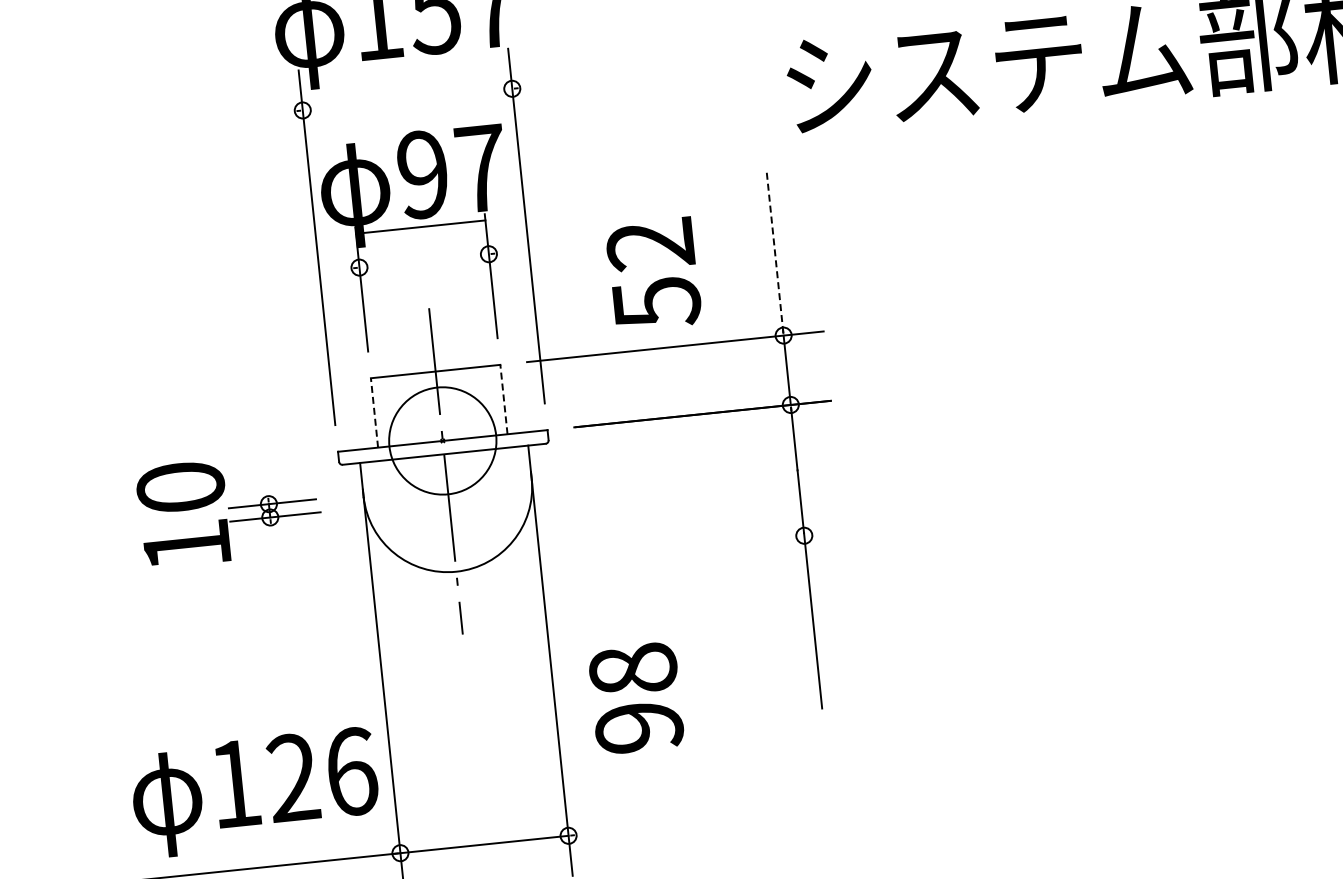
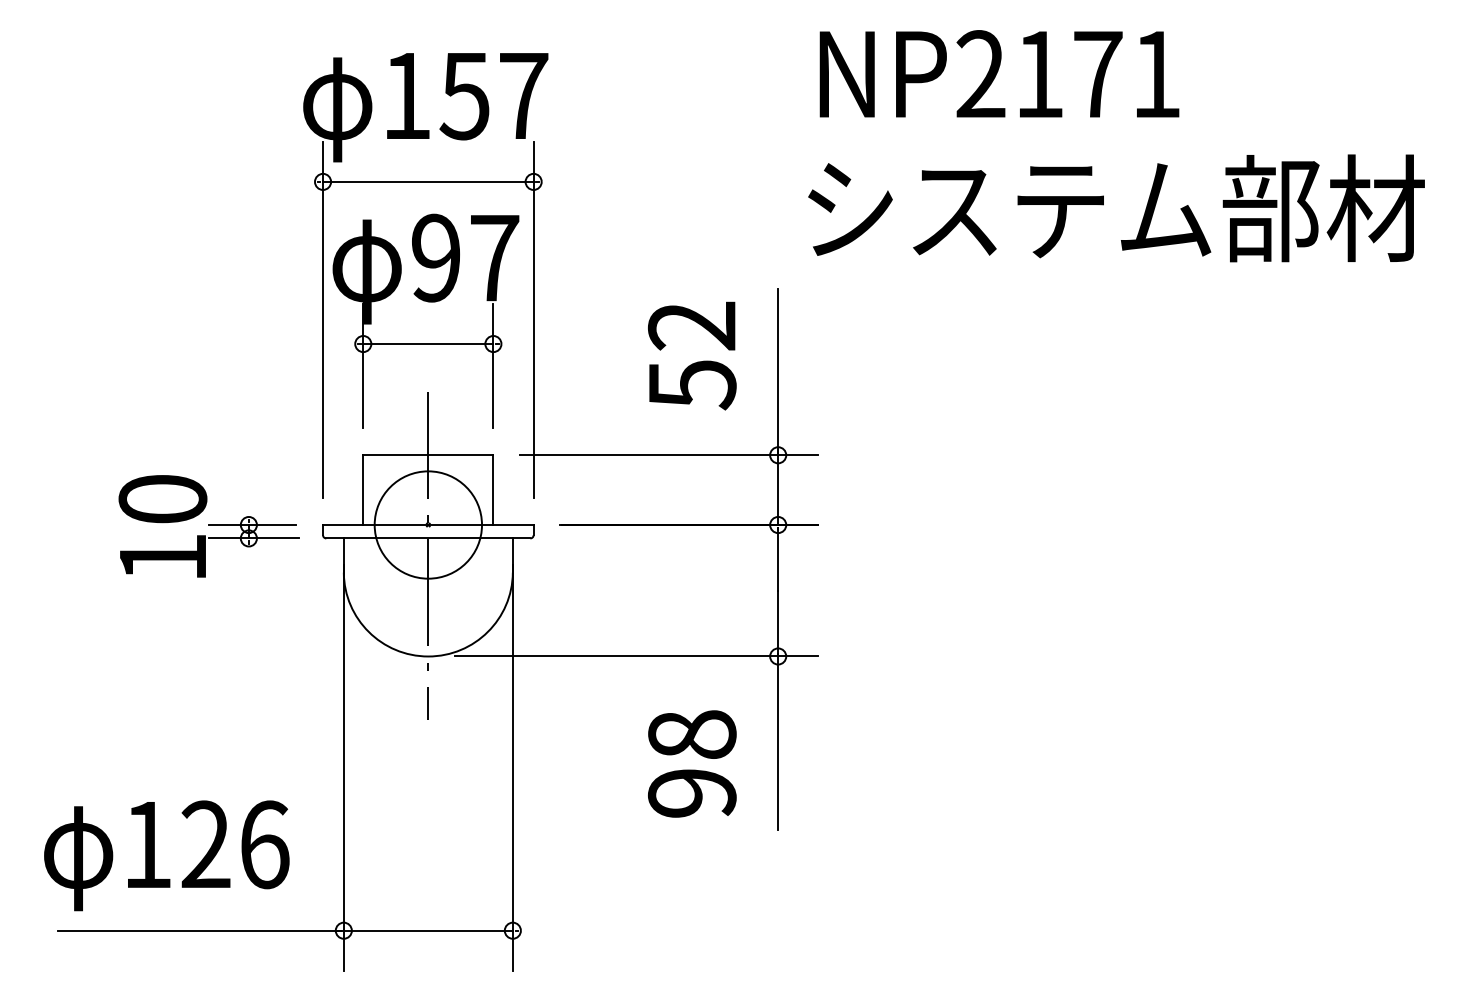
line: (407, 99) -> (428, 181), added
line: (420, 227) -> (428, 344), moved
line: (775, 251) -> (778, 370), dashed -> solid
text: (653, 273) -> (692, 355), moved
line: (504, 399) -> (493, 490), dashed -> solid
line: (374, 413) -> (363, 490), dashed -> solid
part: (228, 509) -> (208, 526), moved
line: (663, 550) -> (636, 656), added
text: (636, 697) -> (692, 763), moved
text: (255, 792) -> (166, 855), moved

